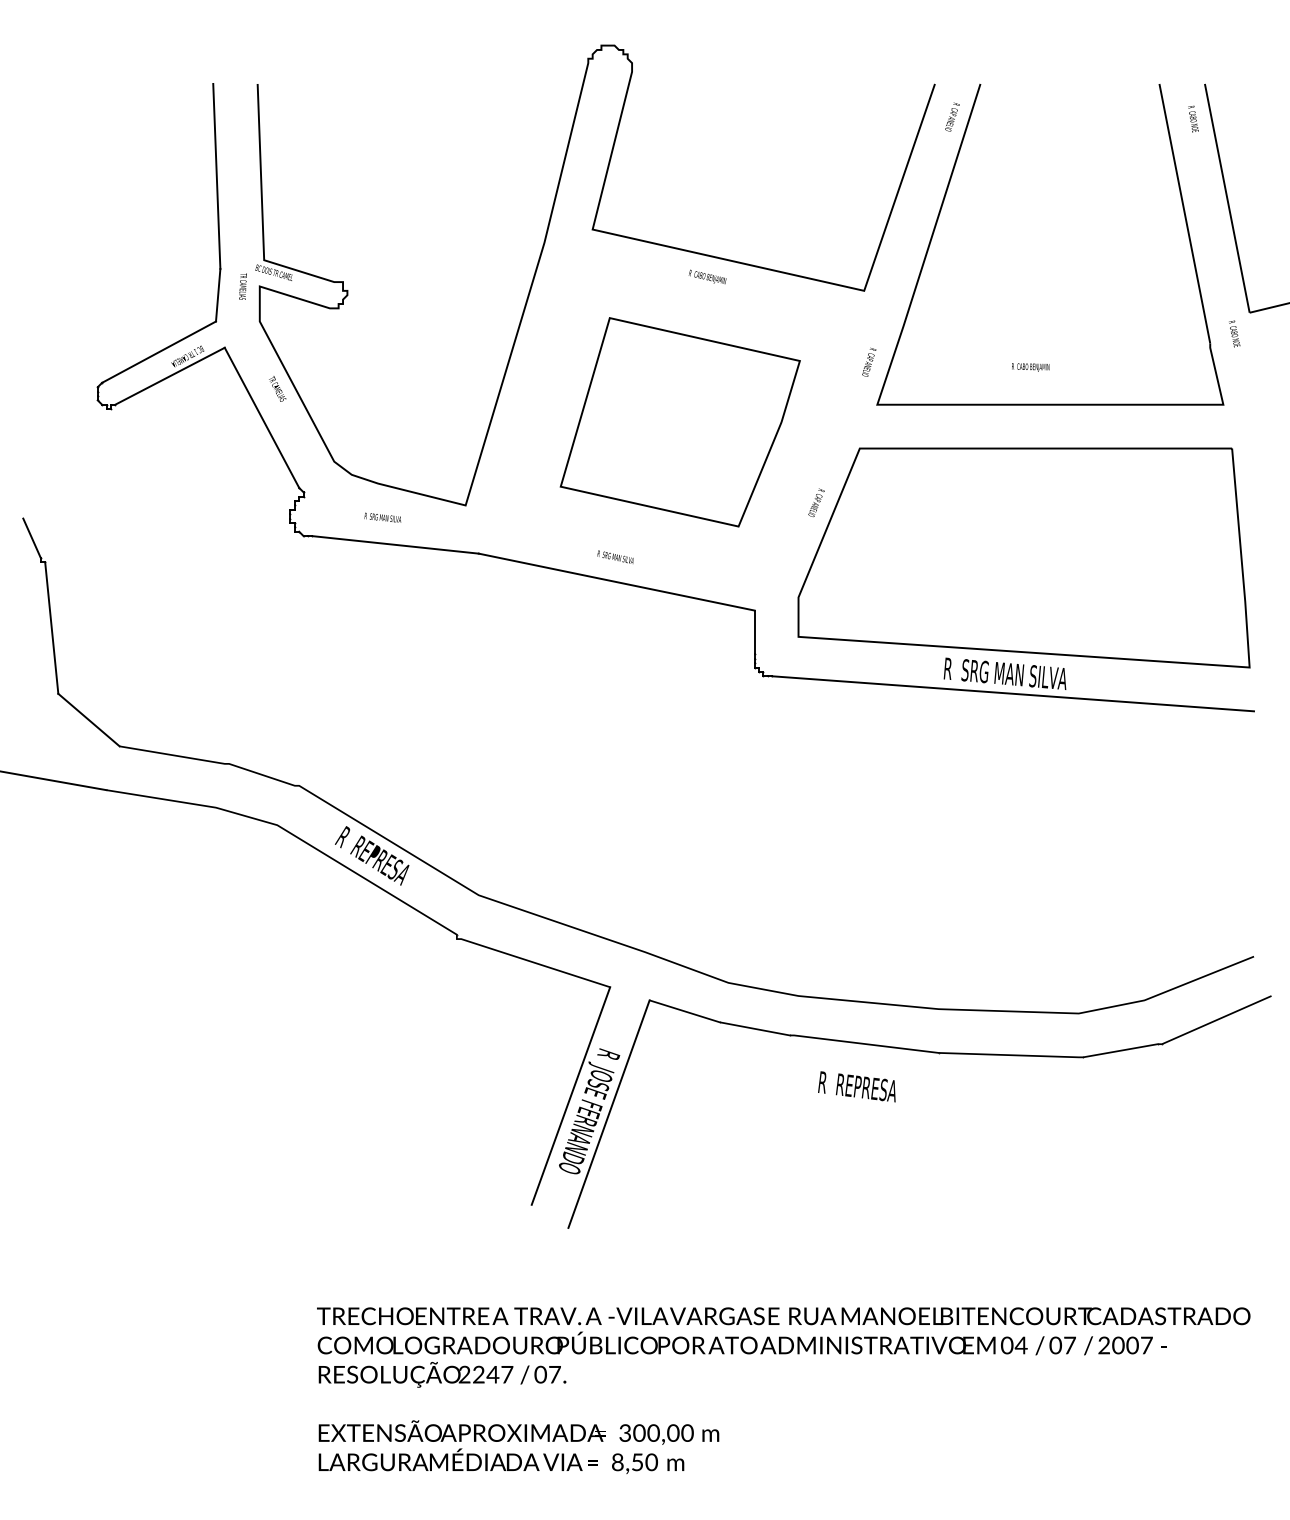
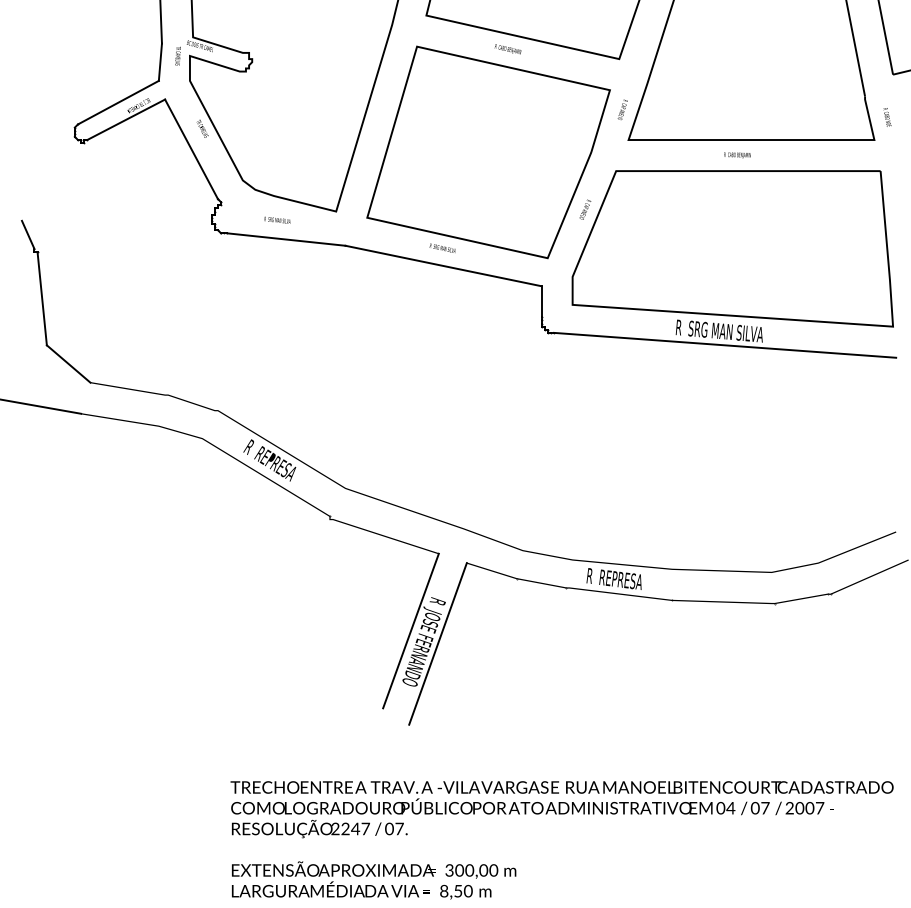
text: (1234, 333) -> (887, 117), moved
text: (1030, 367) -> (737, 155), moved
part: (680, 422) -> (488, 152), size x1.43
text: (856, 1086) -> (613, 578), moved

